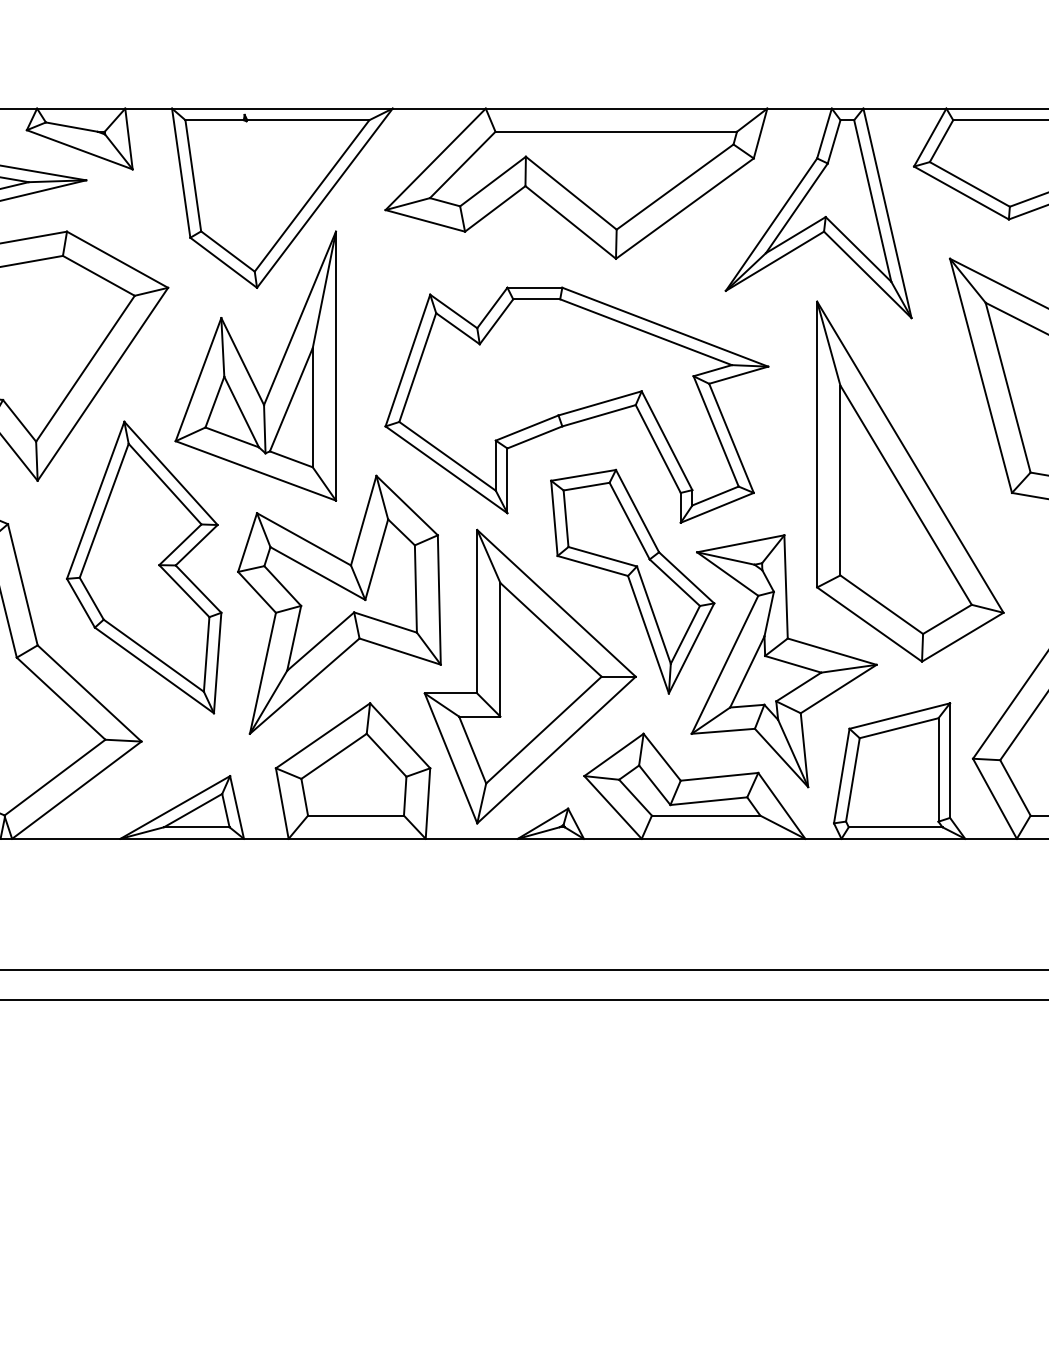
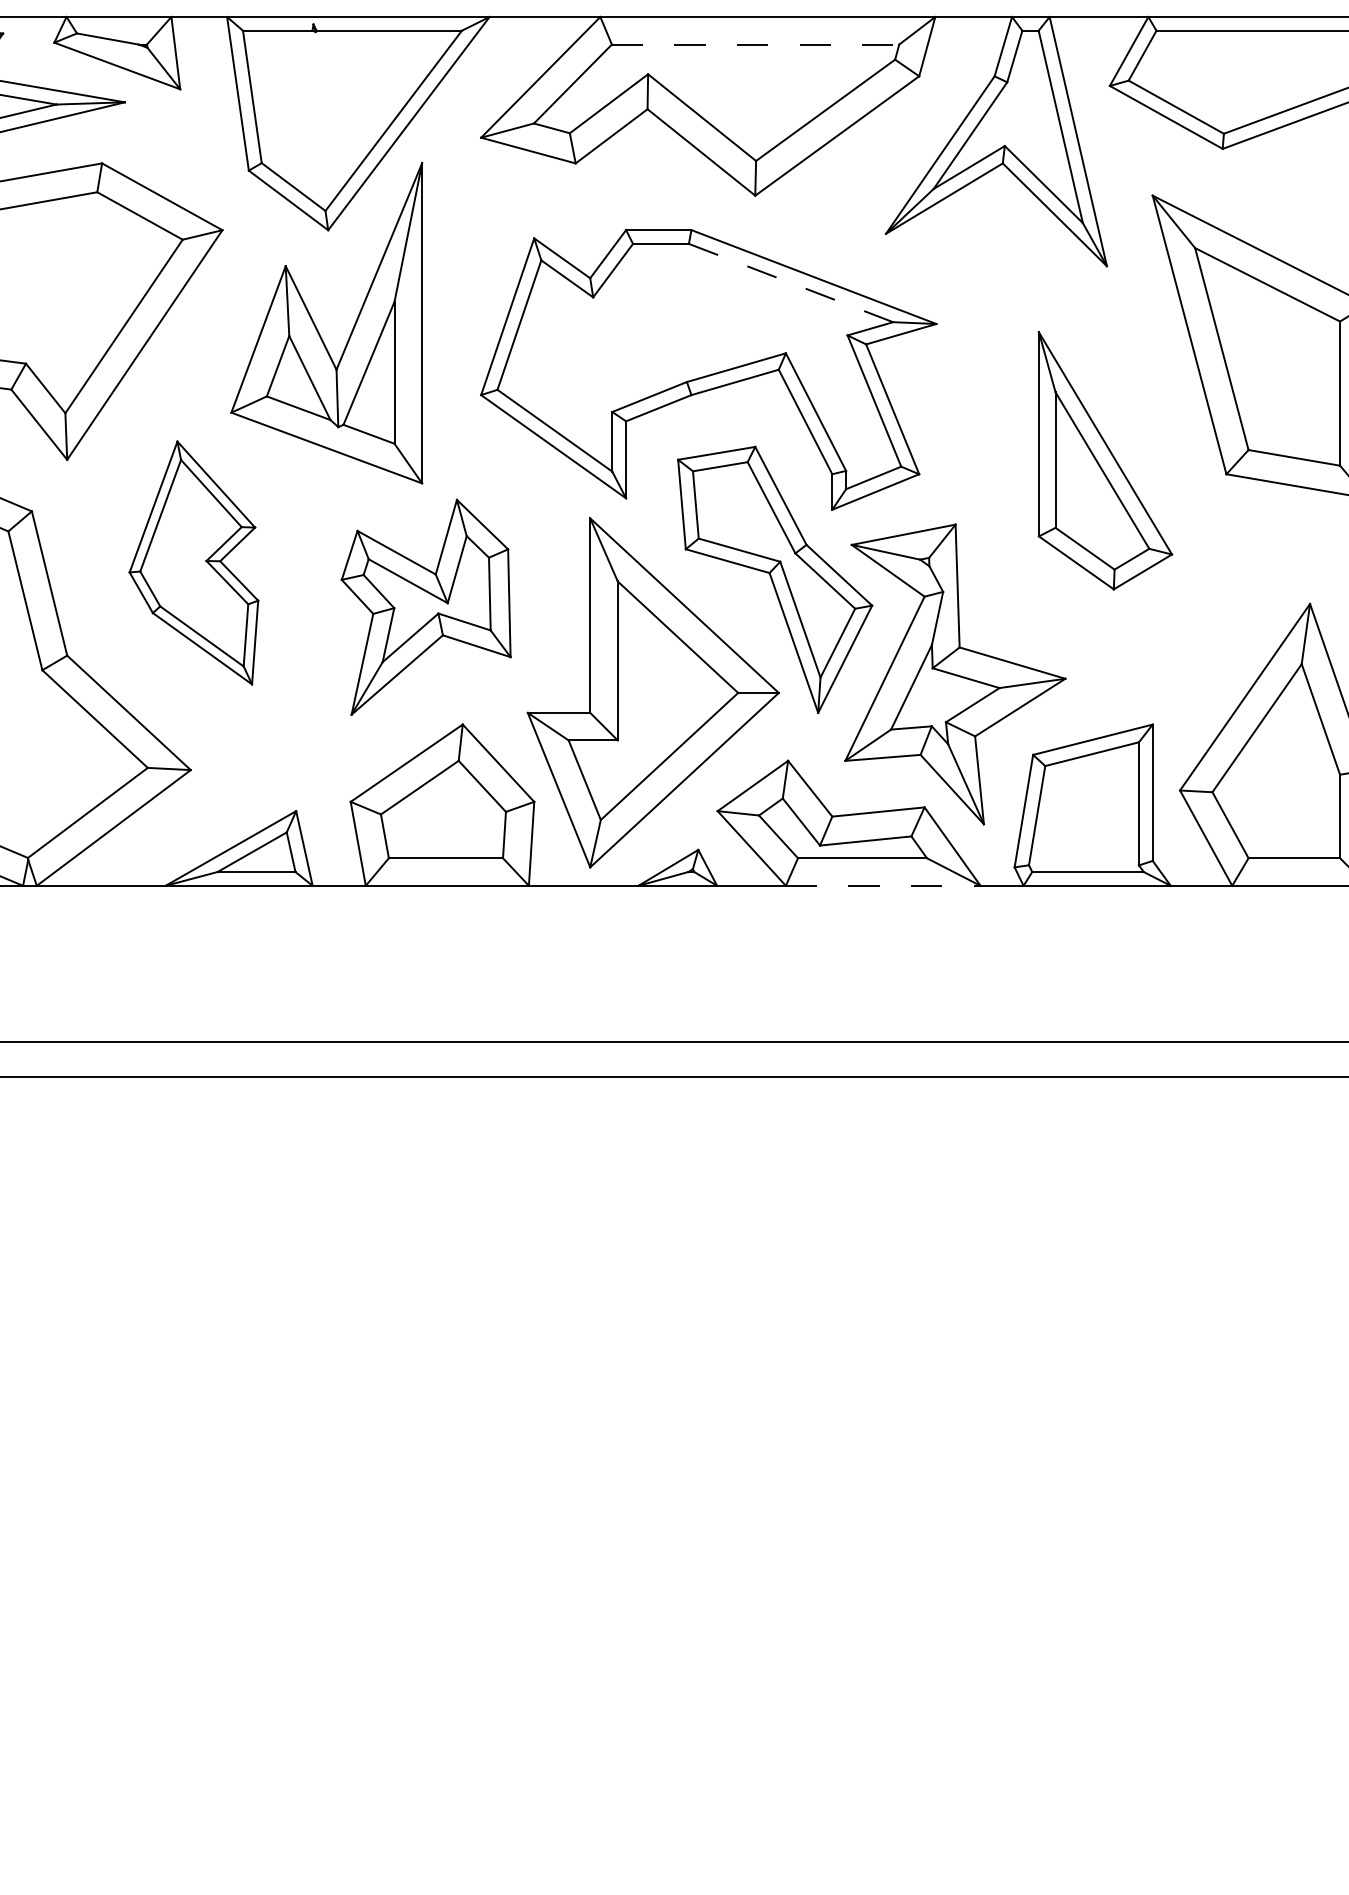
line: (616, 131) -> (755, 44), solid -> dashed
line: (646, 332) -> (791, 283), solid -> dashed
part: (910, 481) -> (1105, 460), size x0.6
part: (143, 567) -> (193, 562), size x0.7
part: (338, 604) -> (425, 606), size x0.7
line: (723, 838) -> (883, 885), solid -> dashed

